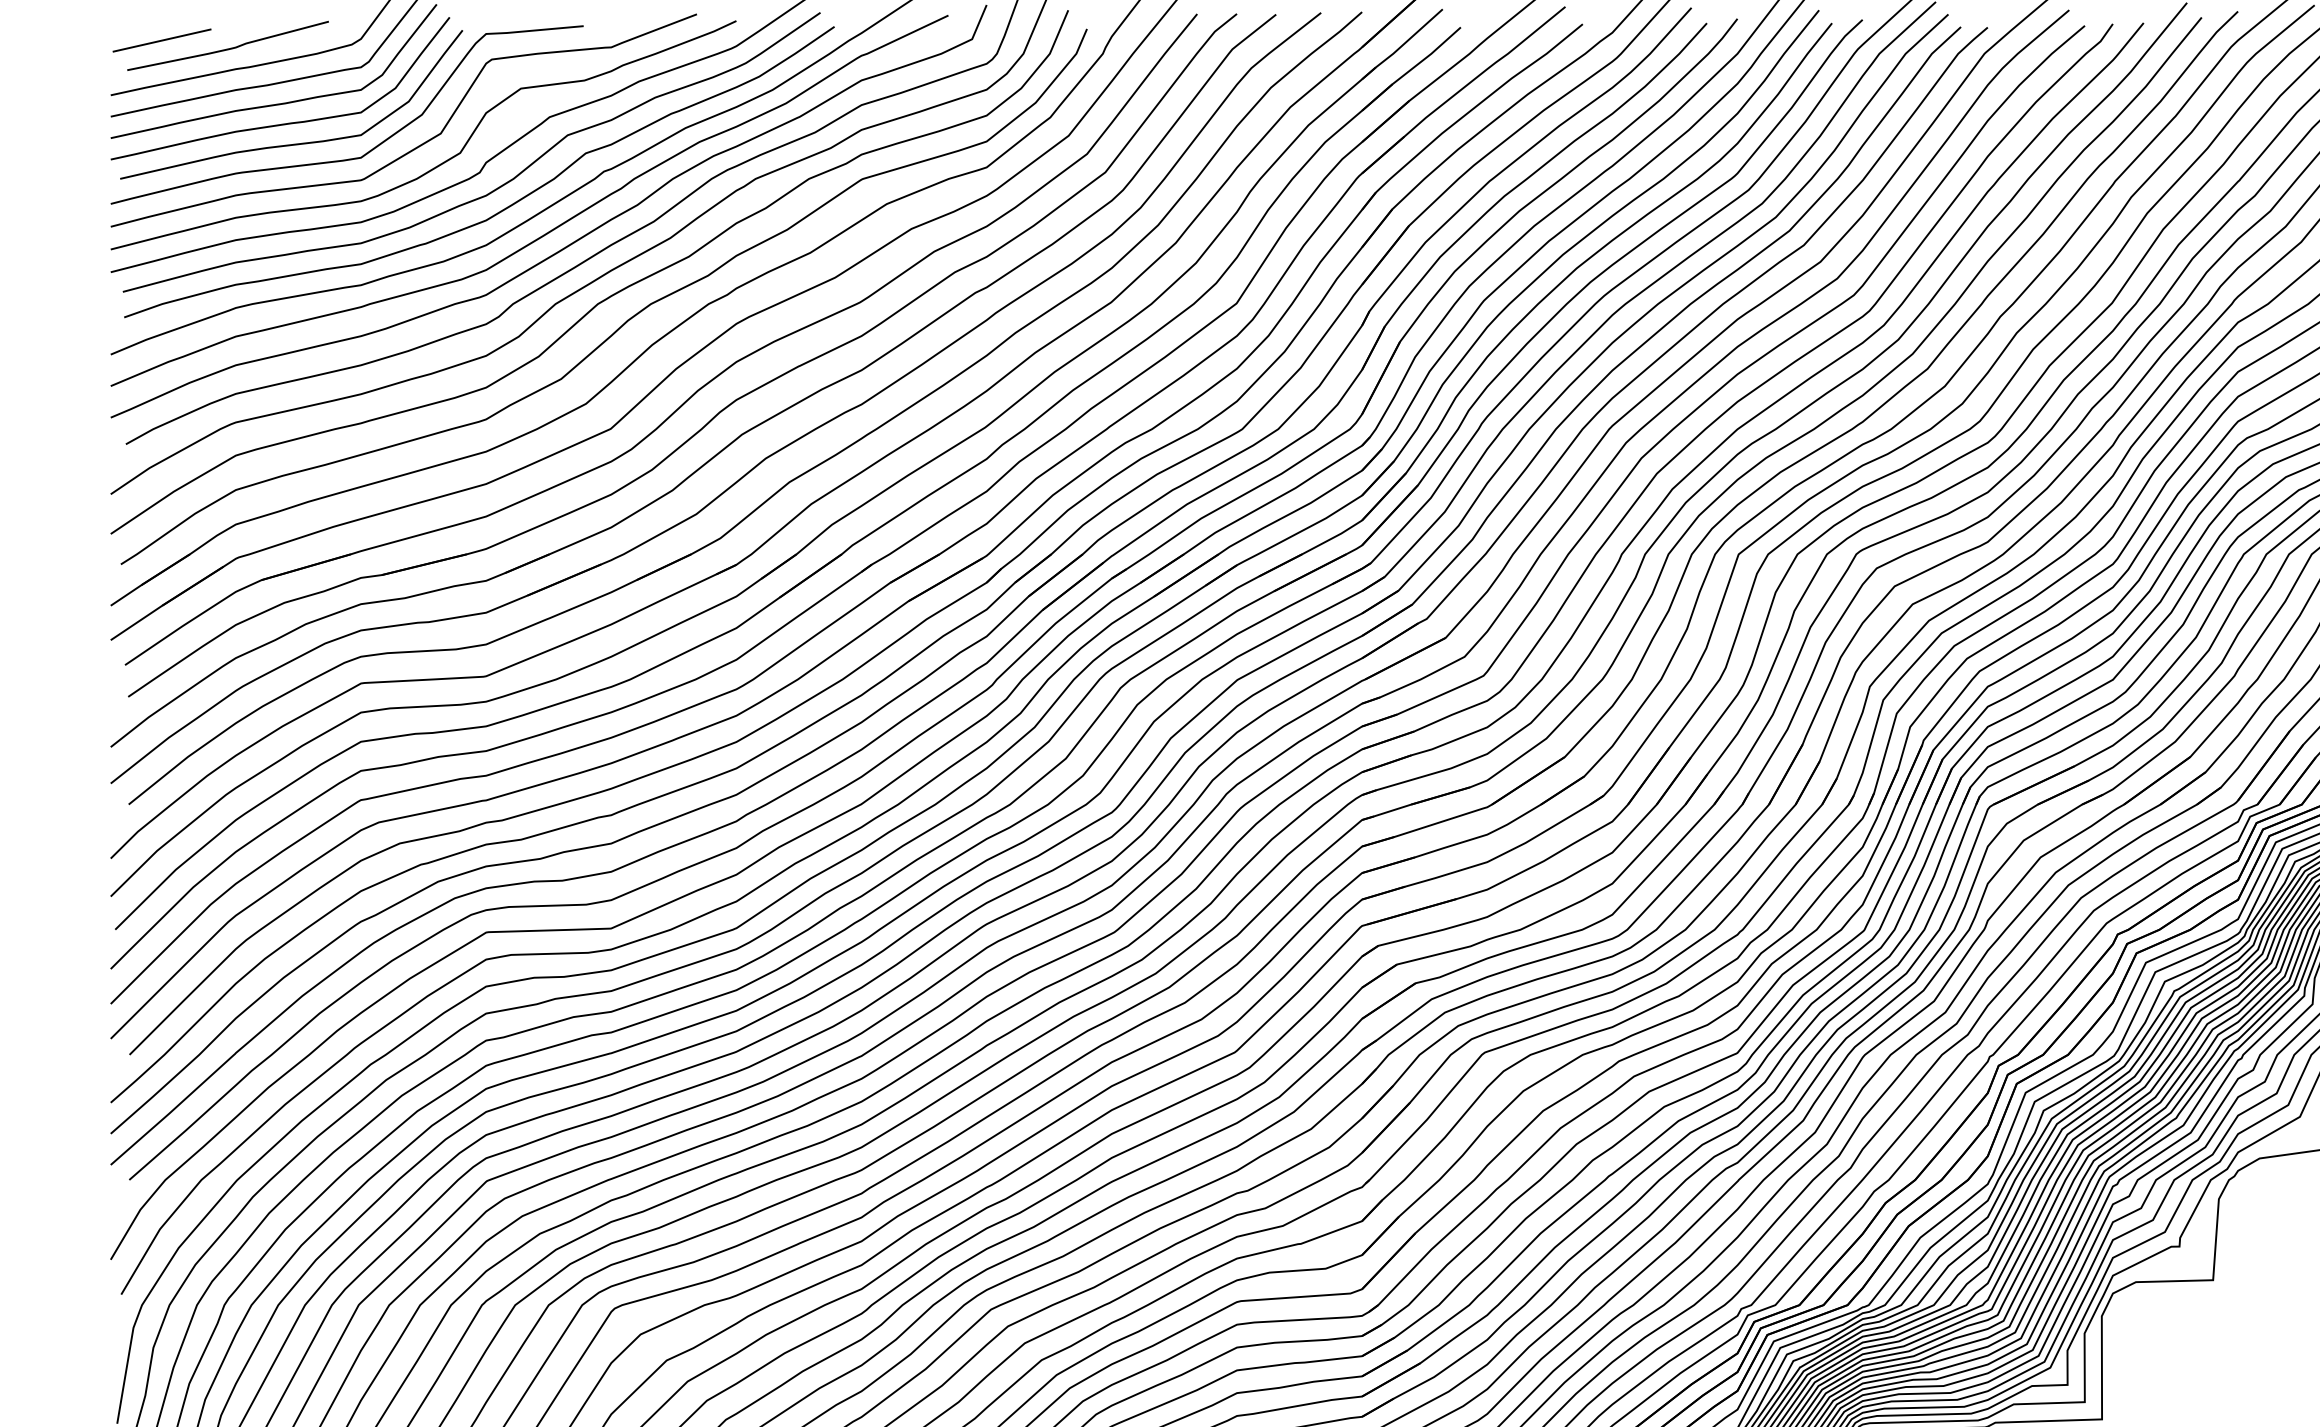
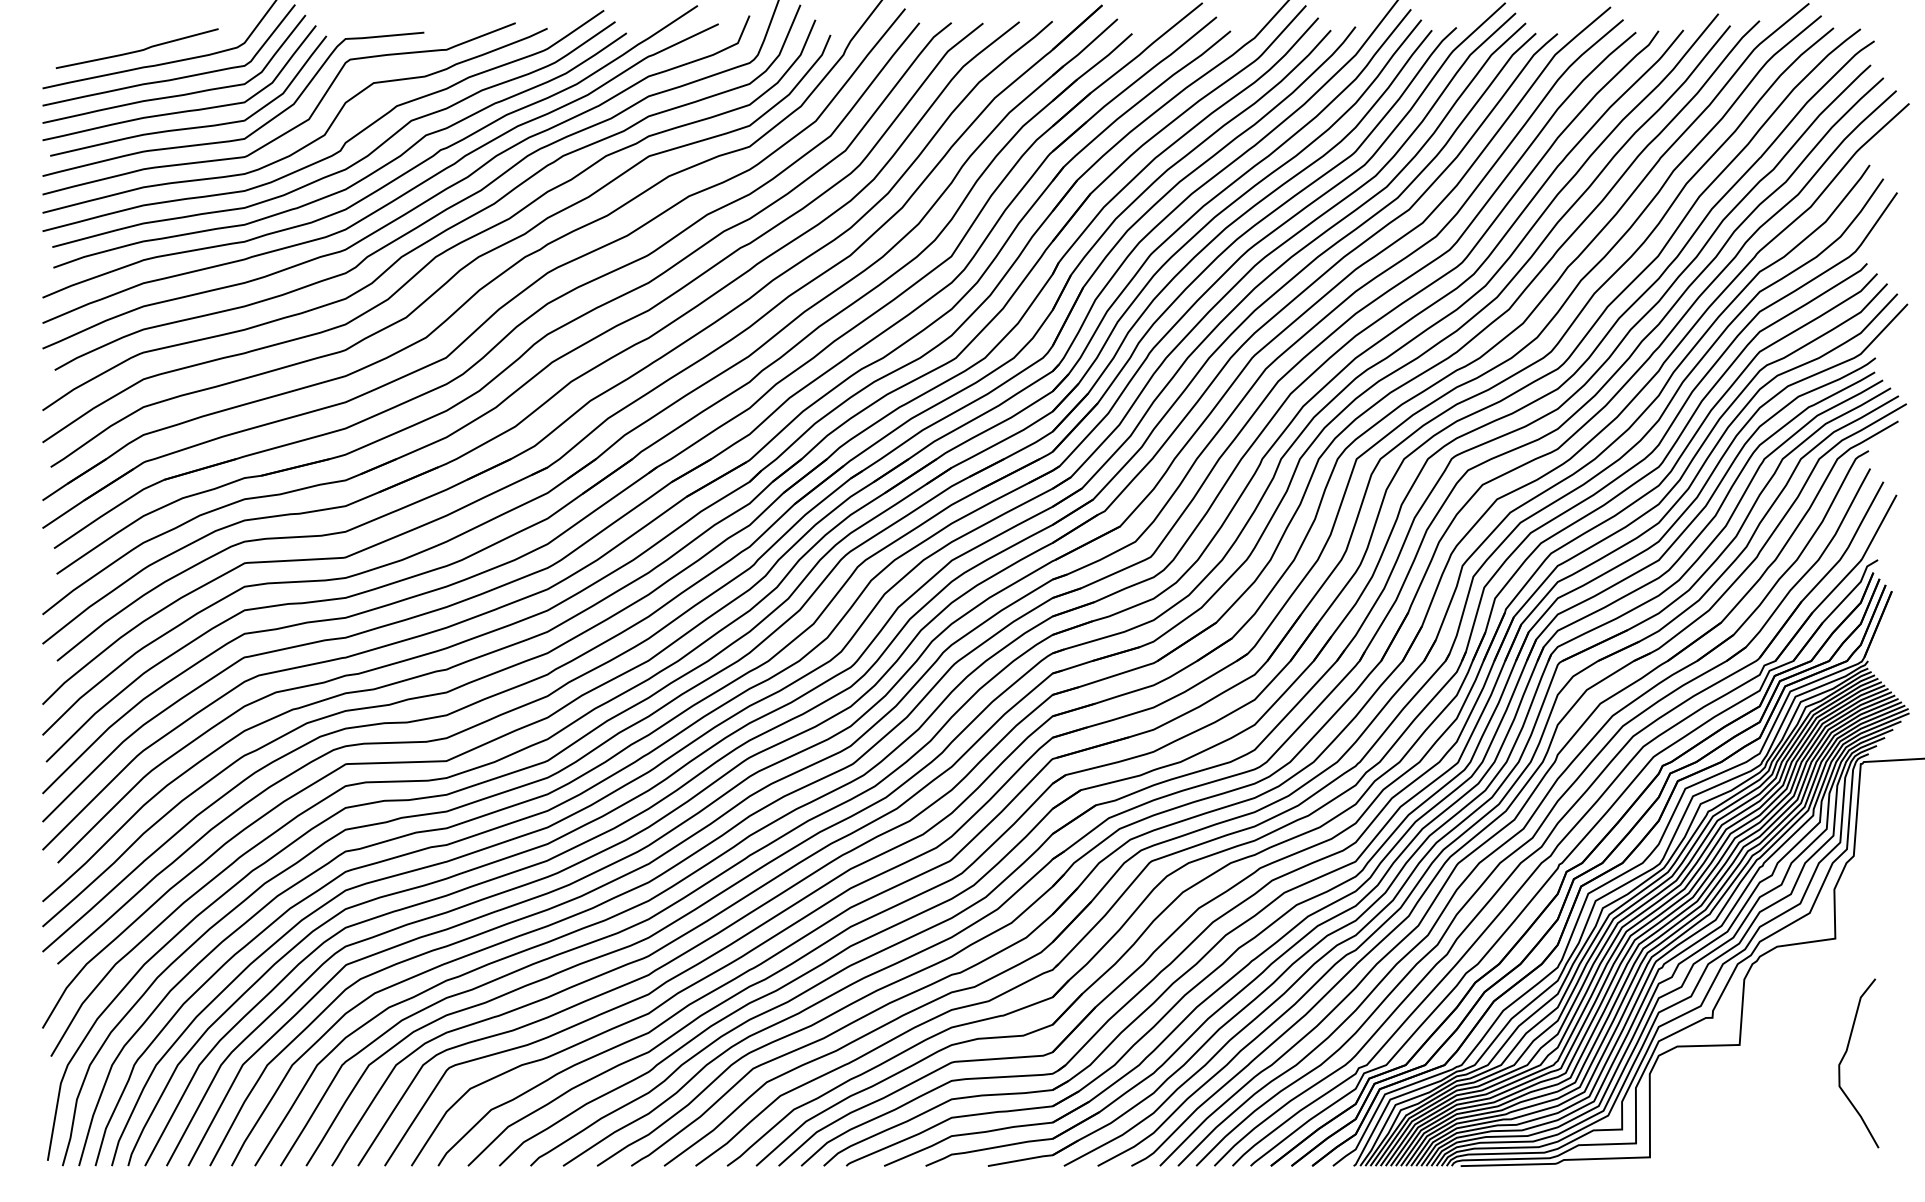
line: (161, 40) -> (83, 44), removed

